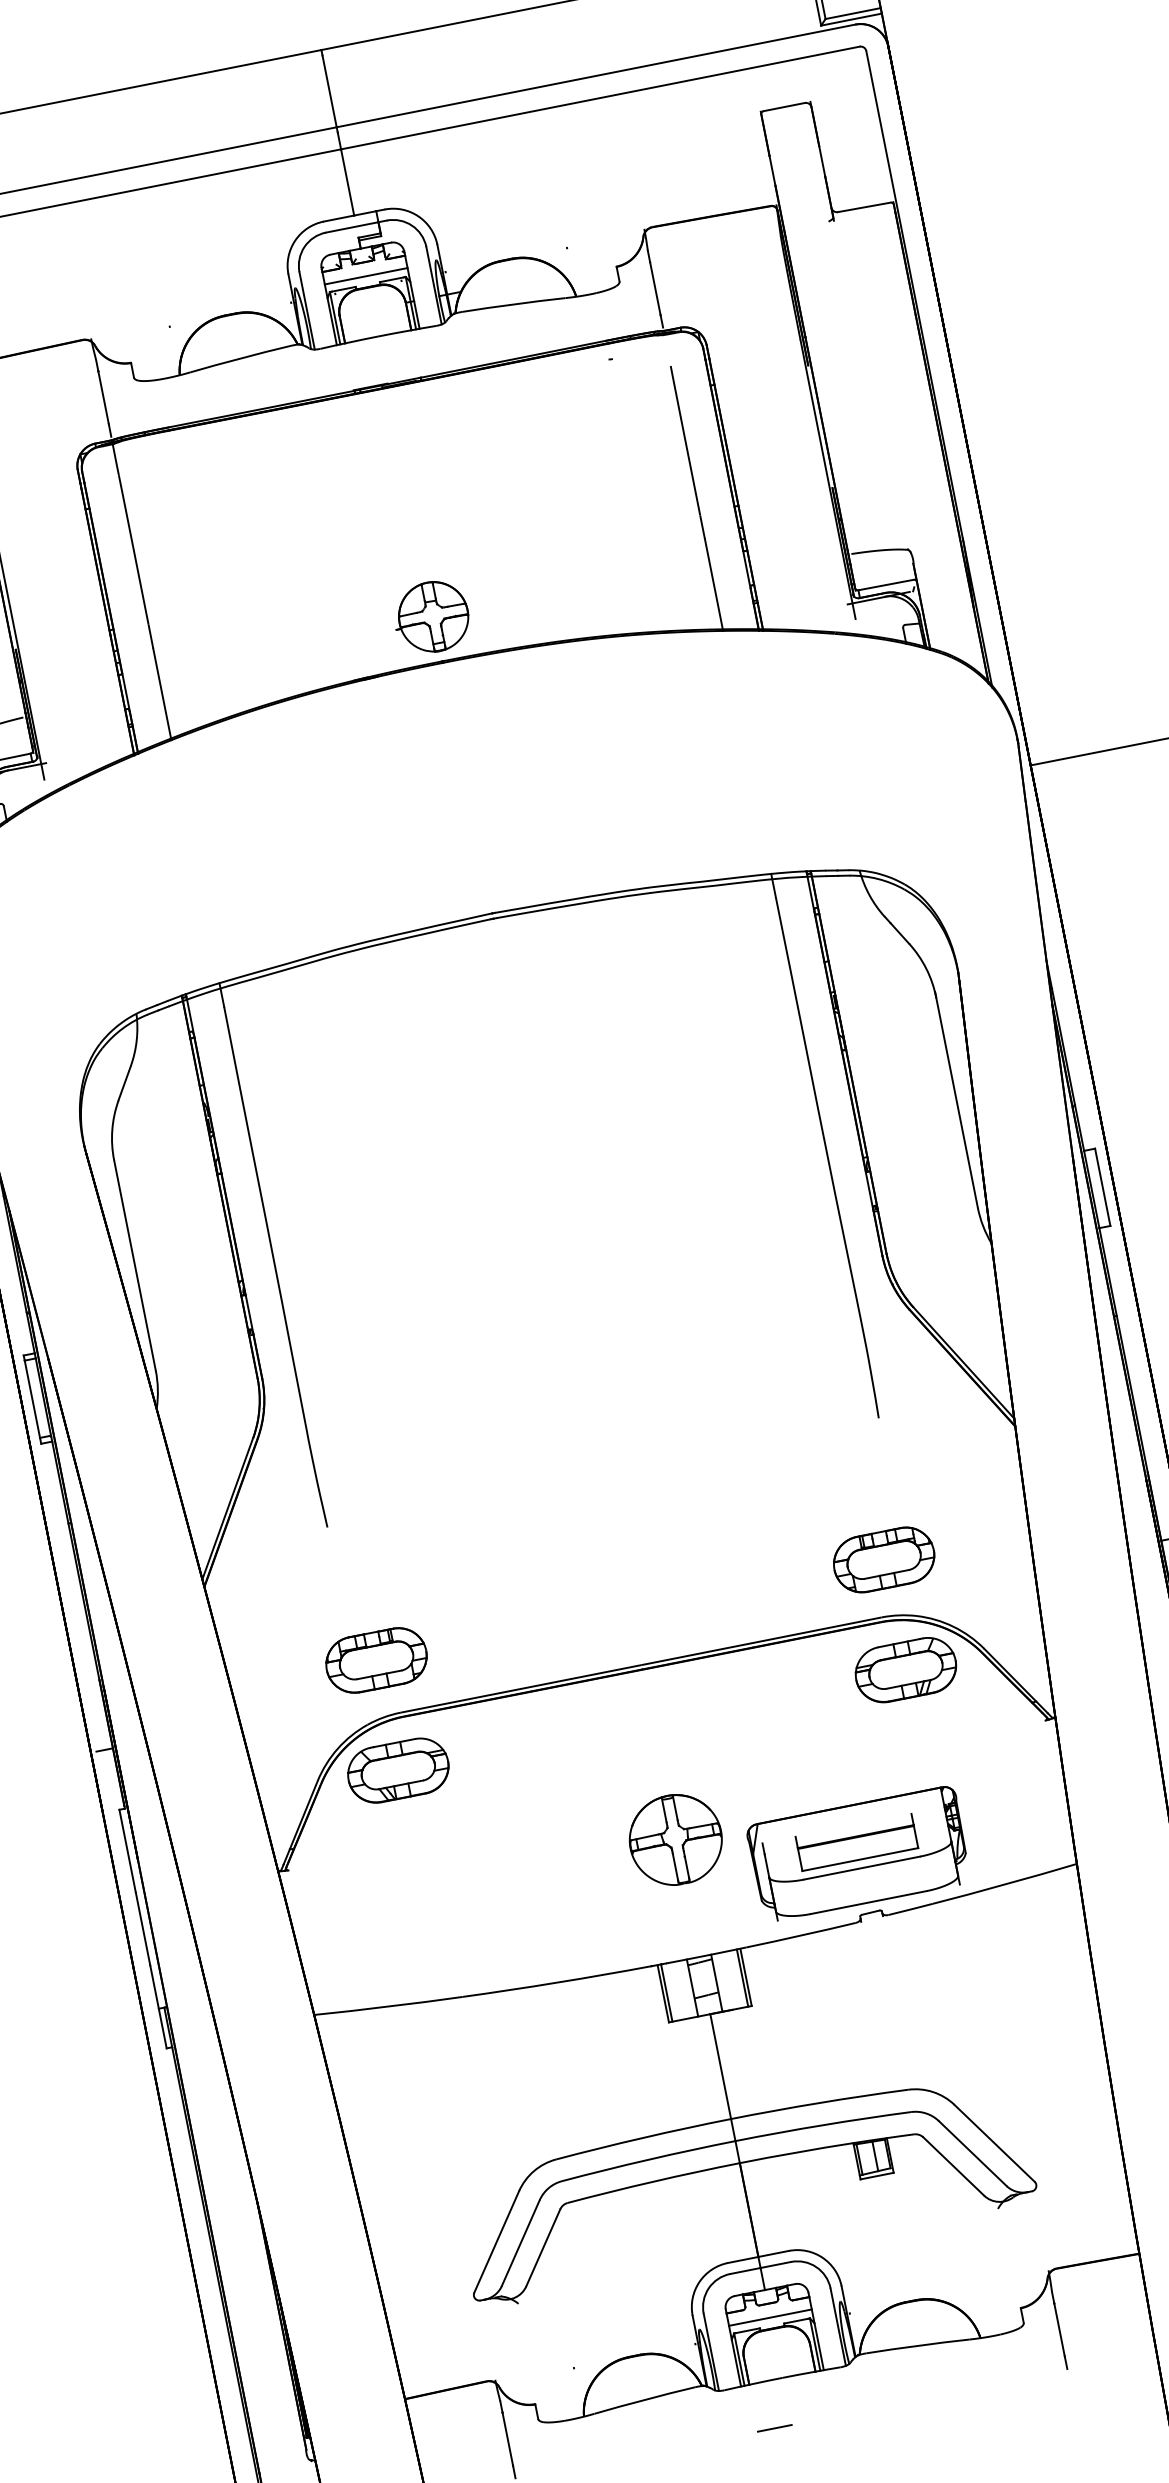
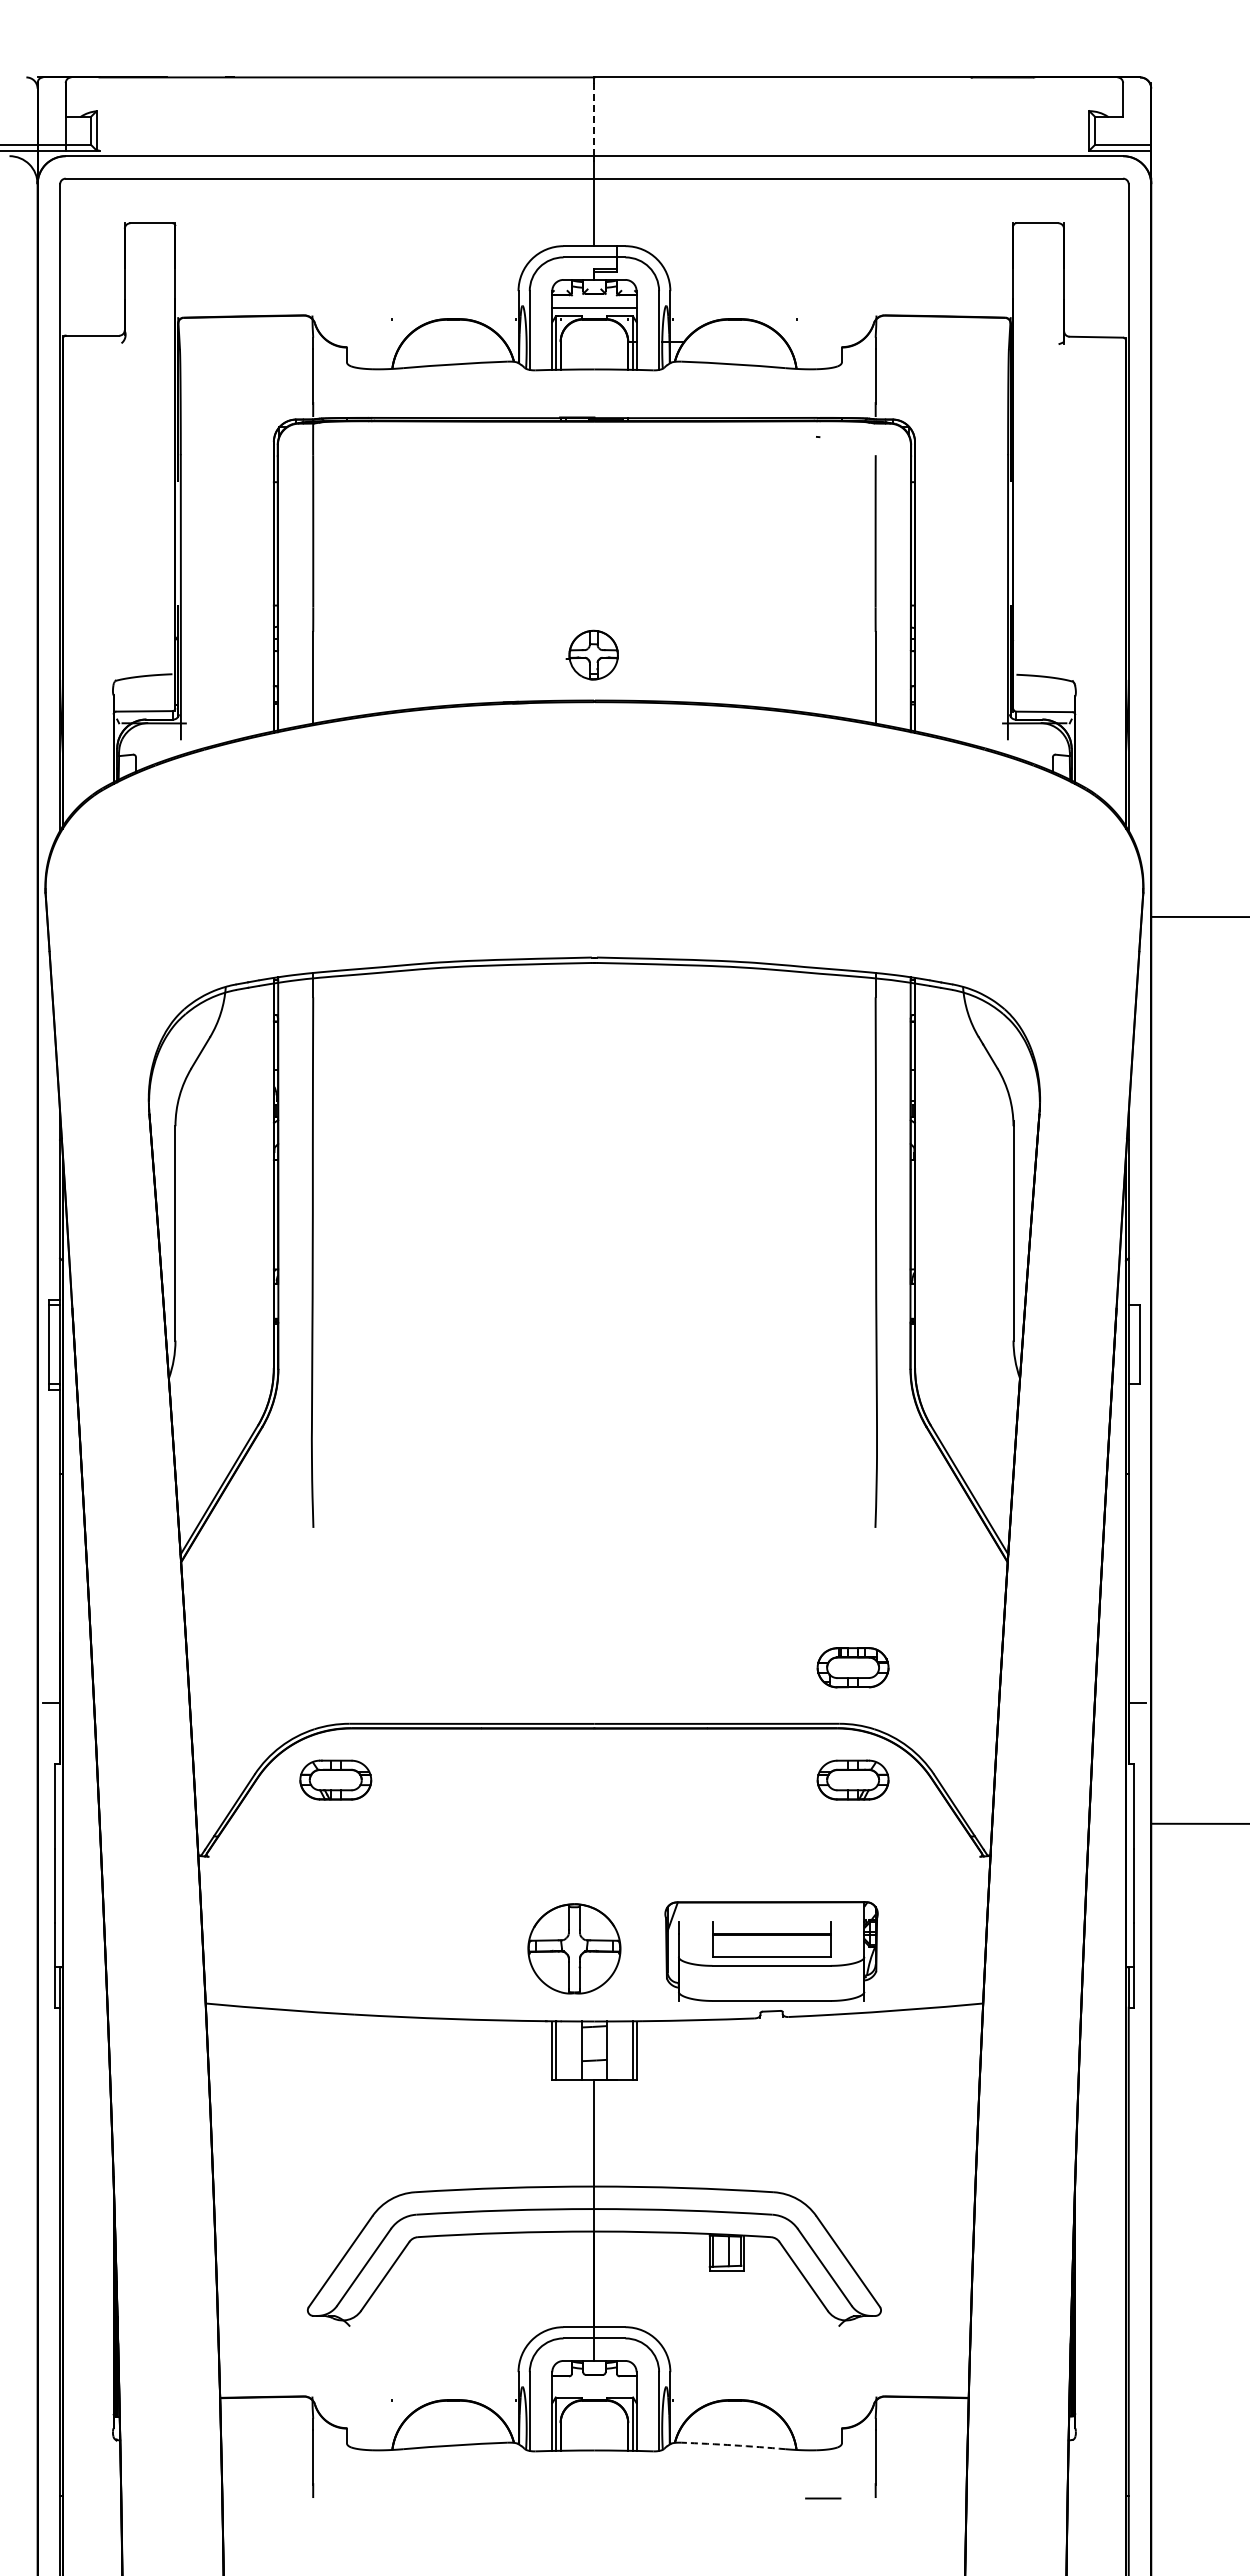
line: (329, 91) -> (594, 119), solid -> dashed
part: (430, 616) -> (591, 654), size x0.7
part: (883, 1559) -> (852, 1667), size x0.7
part: (376, 1660) -> (335, 1667), removed
part: (905, 1669) -> (852, 1779), size x0.7
part: (398, 1770) -> (335, 1779), size x0.7
part: (675, 1839) -> (574, 1948), moved
line: (770, 2318) -> (594, 2389), removed
arc: (917, 2346) -> (733, 2445), solid -> dashed
line: (775, 2428) -> (823, 2498), moved

